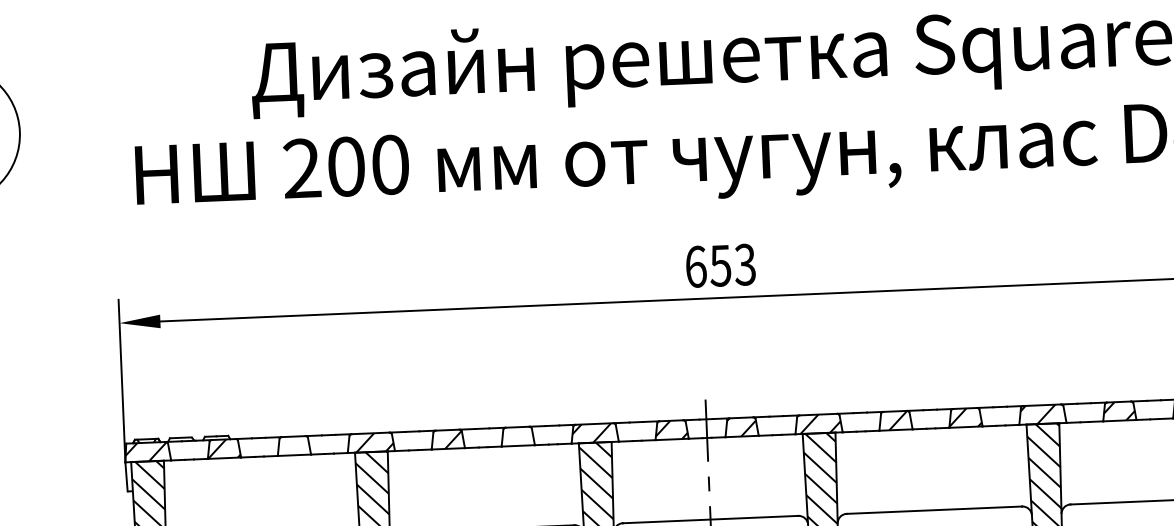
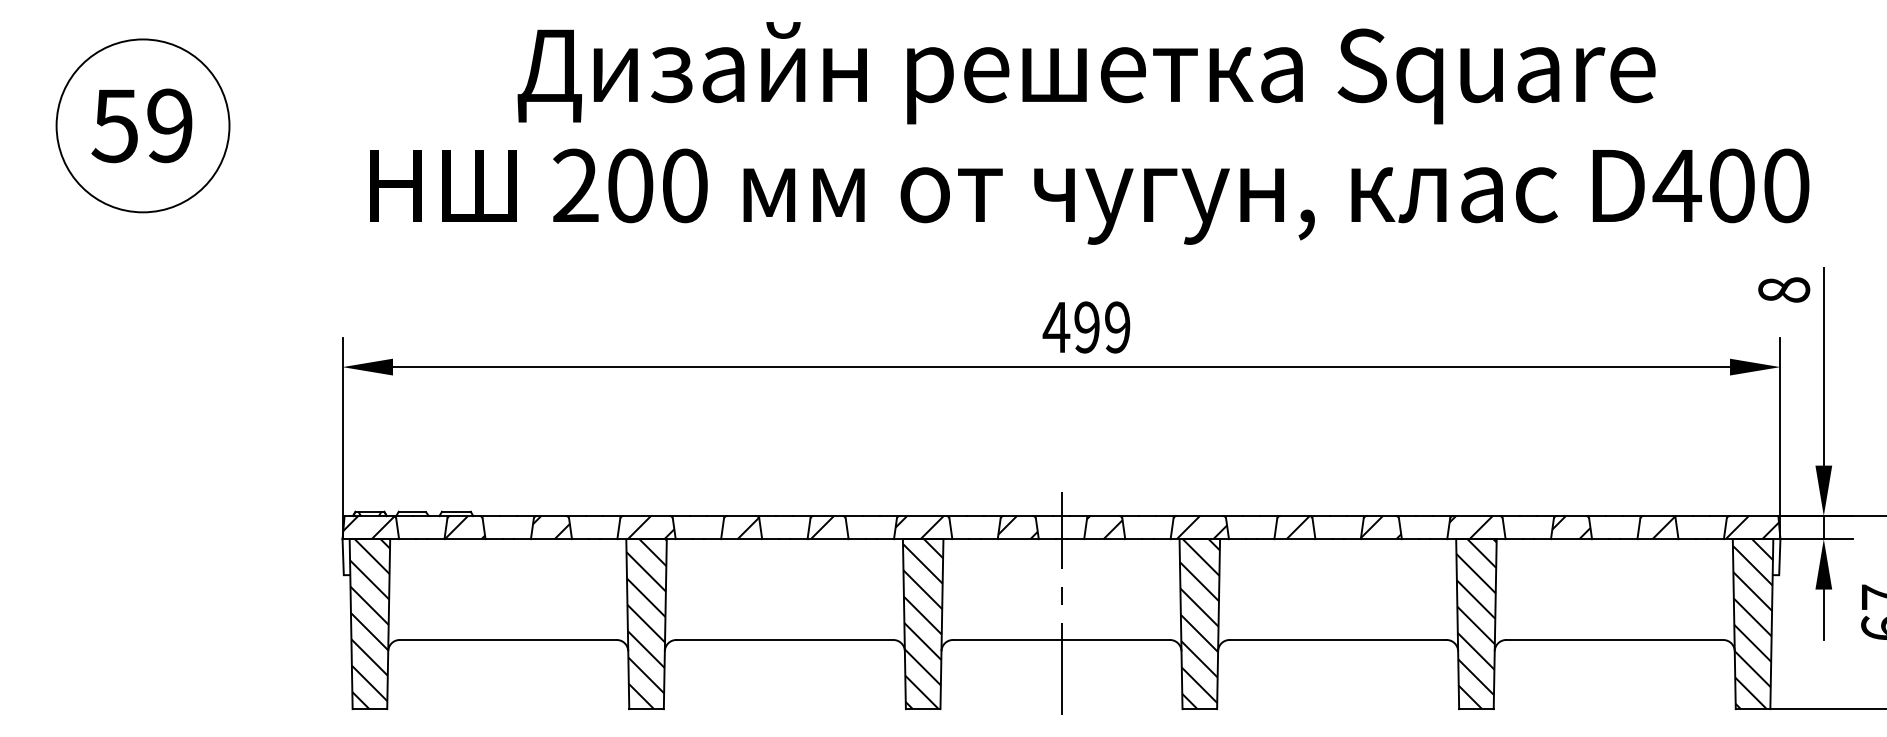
text: (720, 265) -> (1086, 327), 653 -> 499
hatch: (519, 436) -> (829, 527), added
hatch: (294, 445) -> (551, 527), added

